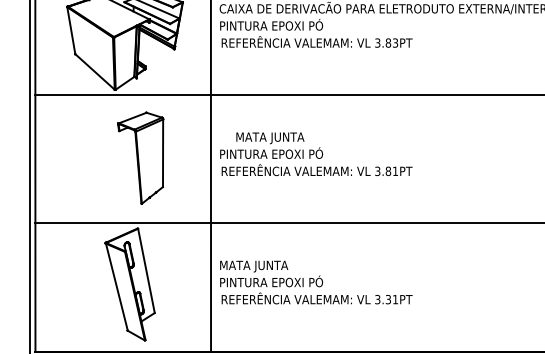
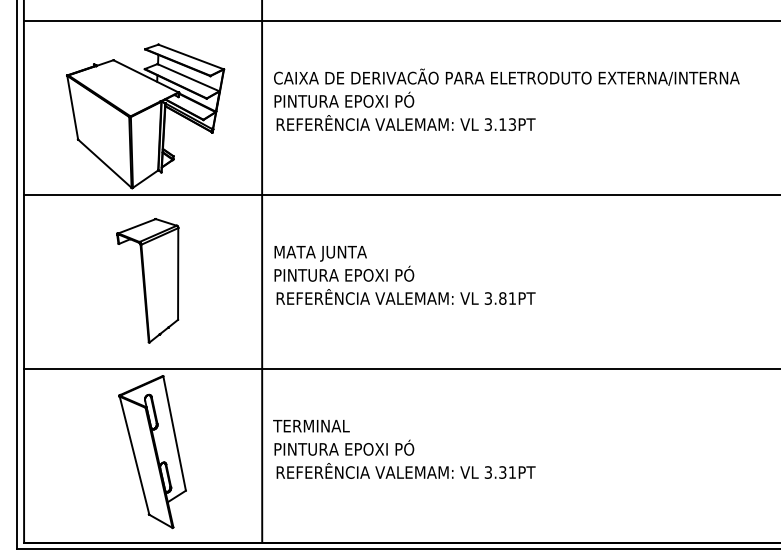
text: (388, 43) -> (502, 124), 3.83PT -> 3.13PT
text: (270, 138) -> (320, 253), moved
part: (140, 158) -> (147, 280), moved
text: (253, 266) -> (319, 427), MATA JUNTA -> TERMINAL

